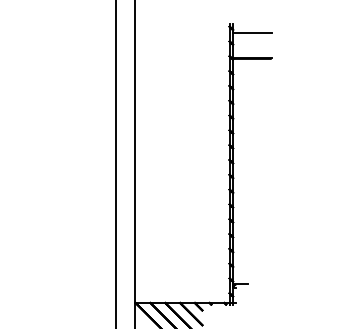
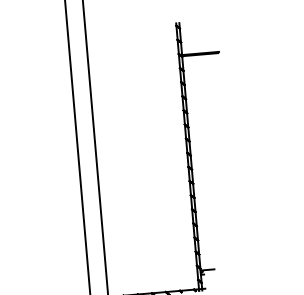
line: (251, 32) -> (197, 29), removed

